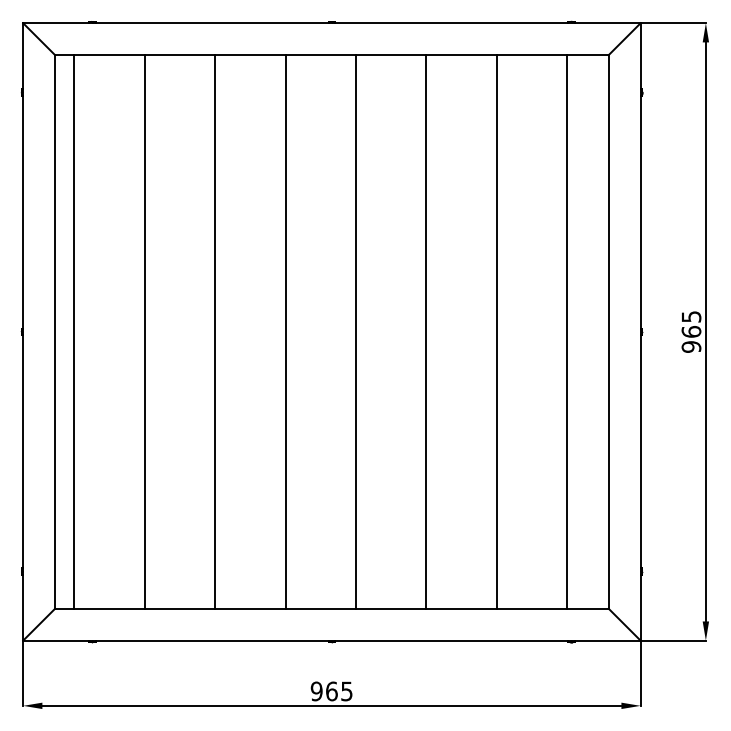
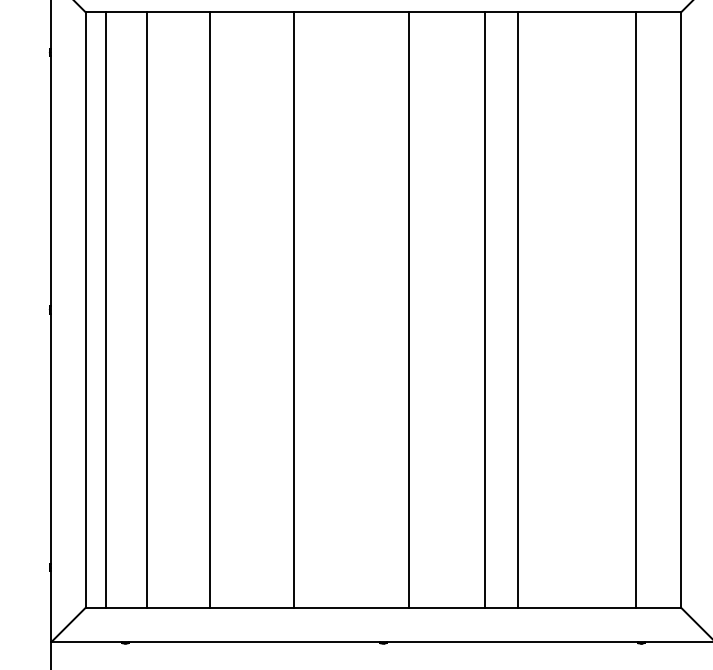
line: (144, 331) -> (146, 309), moved
line: (215, 331) -> (210, 309), moved
line: (285, 331) -> (293, 309), moved
line: (496, 331) -> (517, 309), moved

